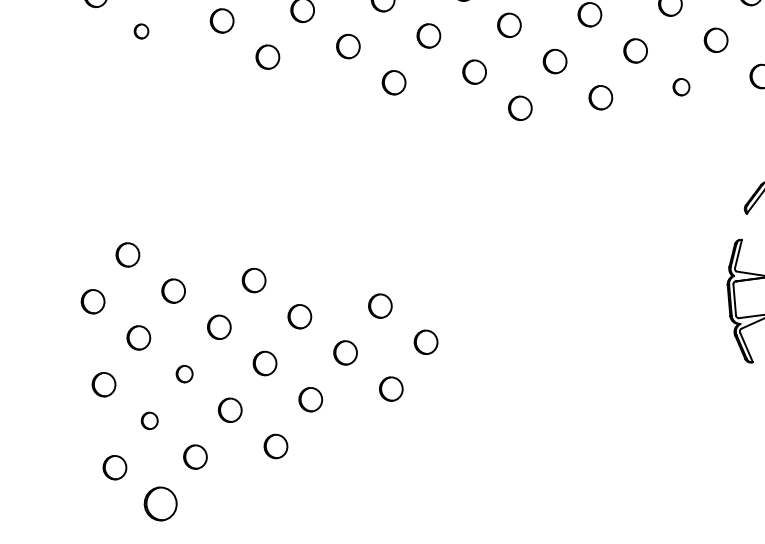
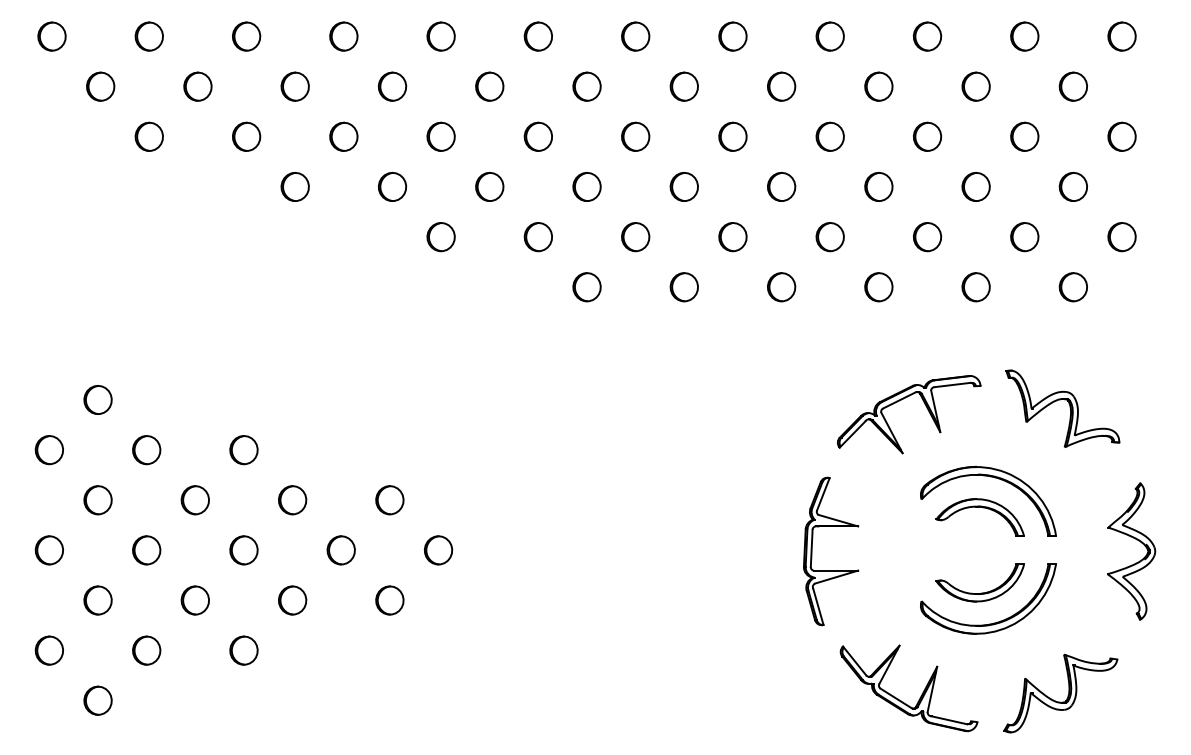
part: (140, 31) -> (148, 136), size x1.67
part: (681, 87) -> (781, 287), size x1.43
part: (184, 374) -> (146, 550), size x1.43
part: (149, 420) -> (97, 600), size x1.43
part: (160, 503) -> (97, 700), size x0.71

